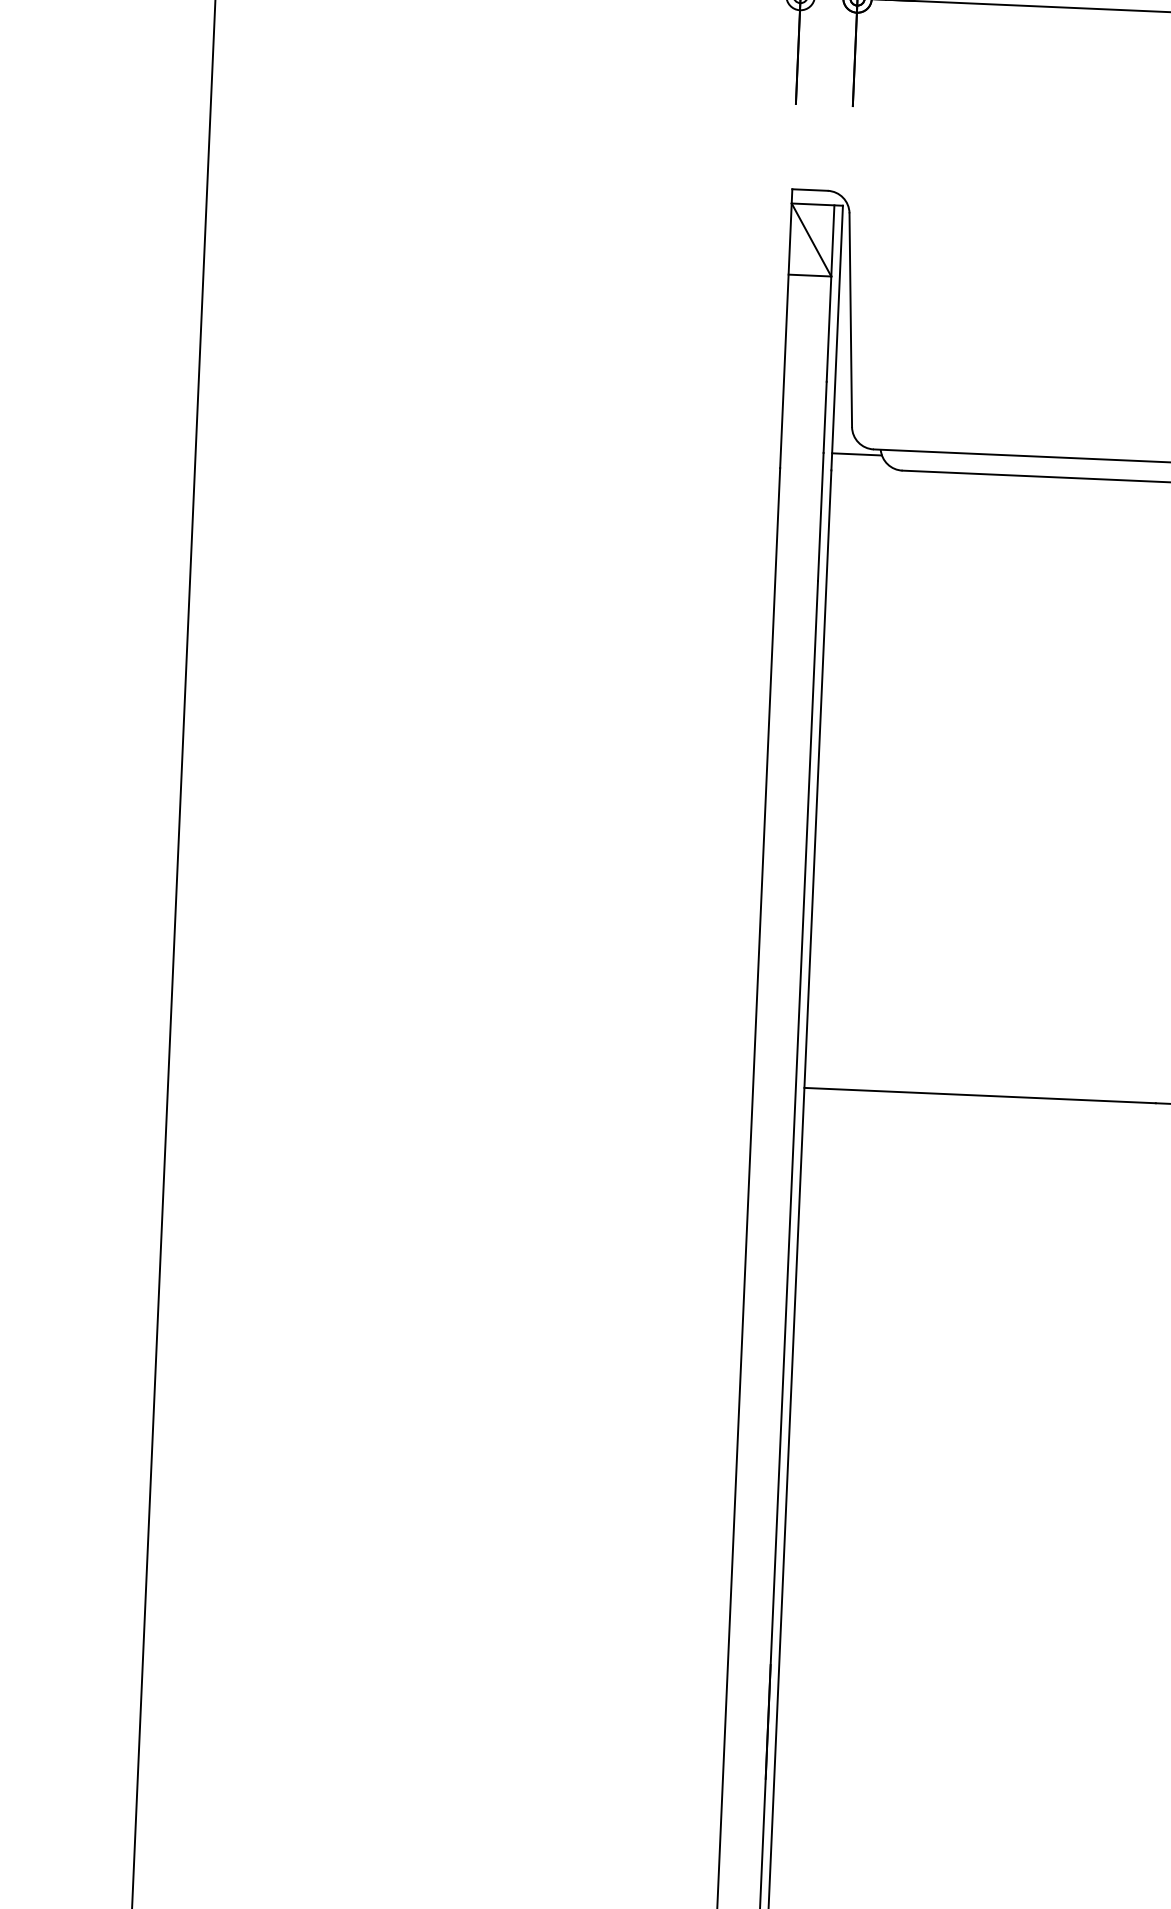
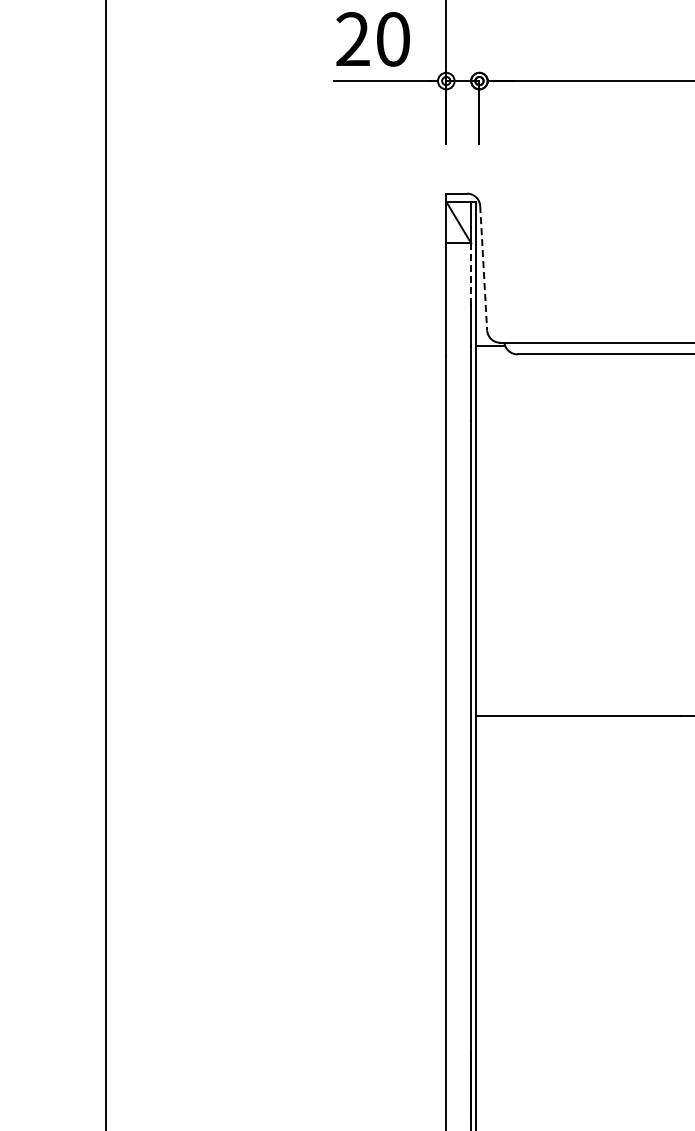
line: (850, 320) -> (483, 268), solid -> dashed
line: (829, 330) -> (471, 274), solid -> dashed

